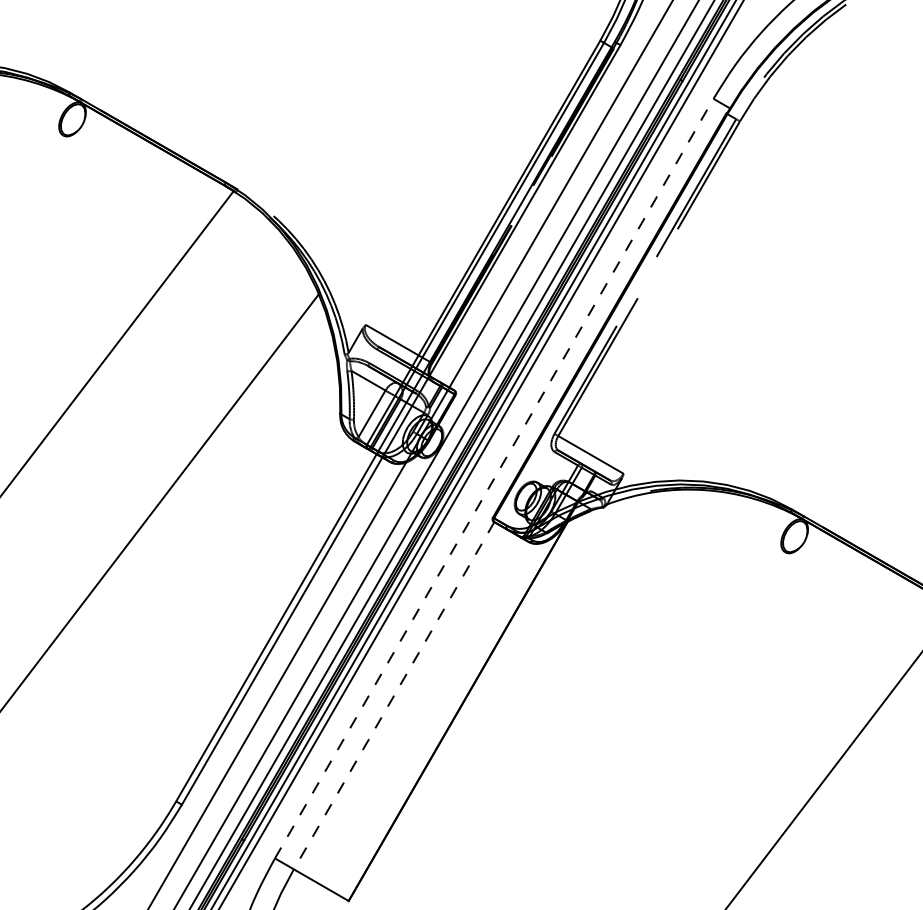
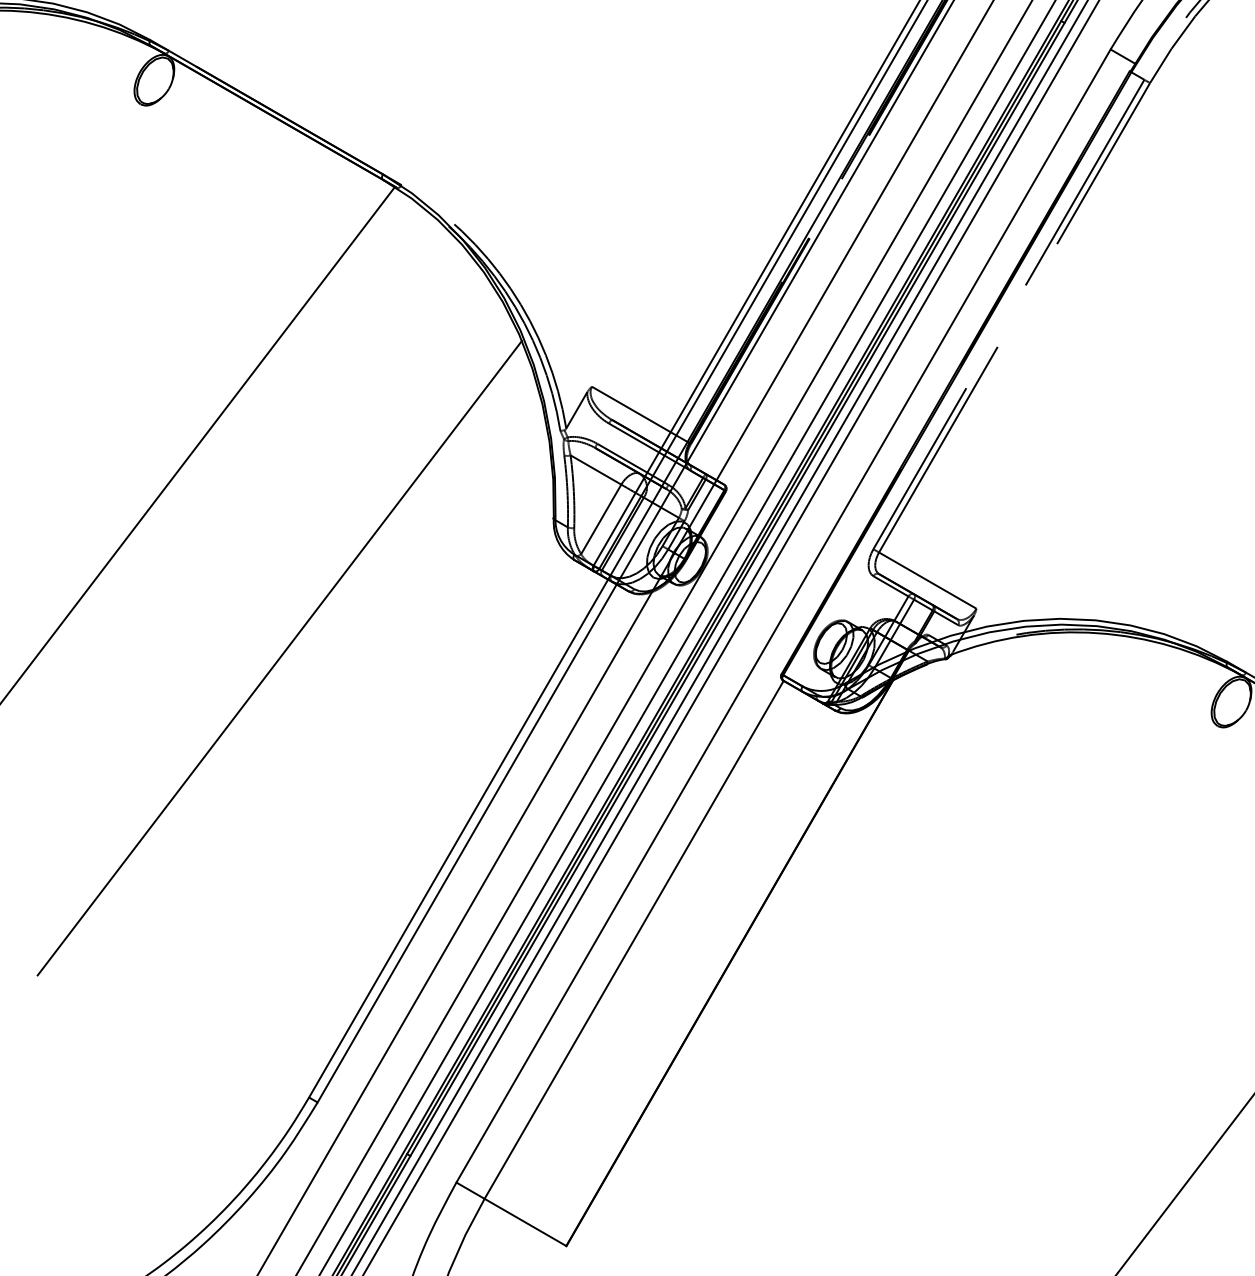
line: (494, 478) -> (783, 615), dashed -> solid
line: (393, 696) -> (633, 941), dashed -> solid

